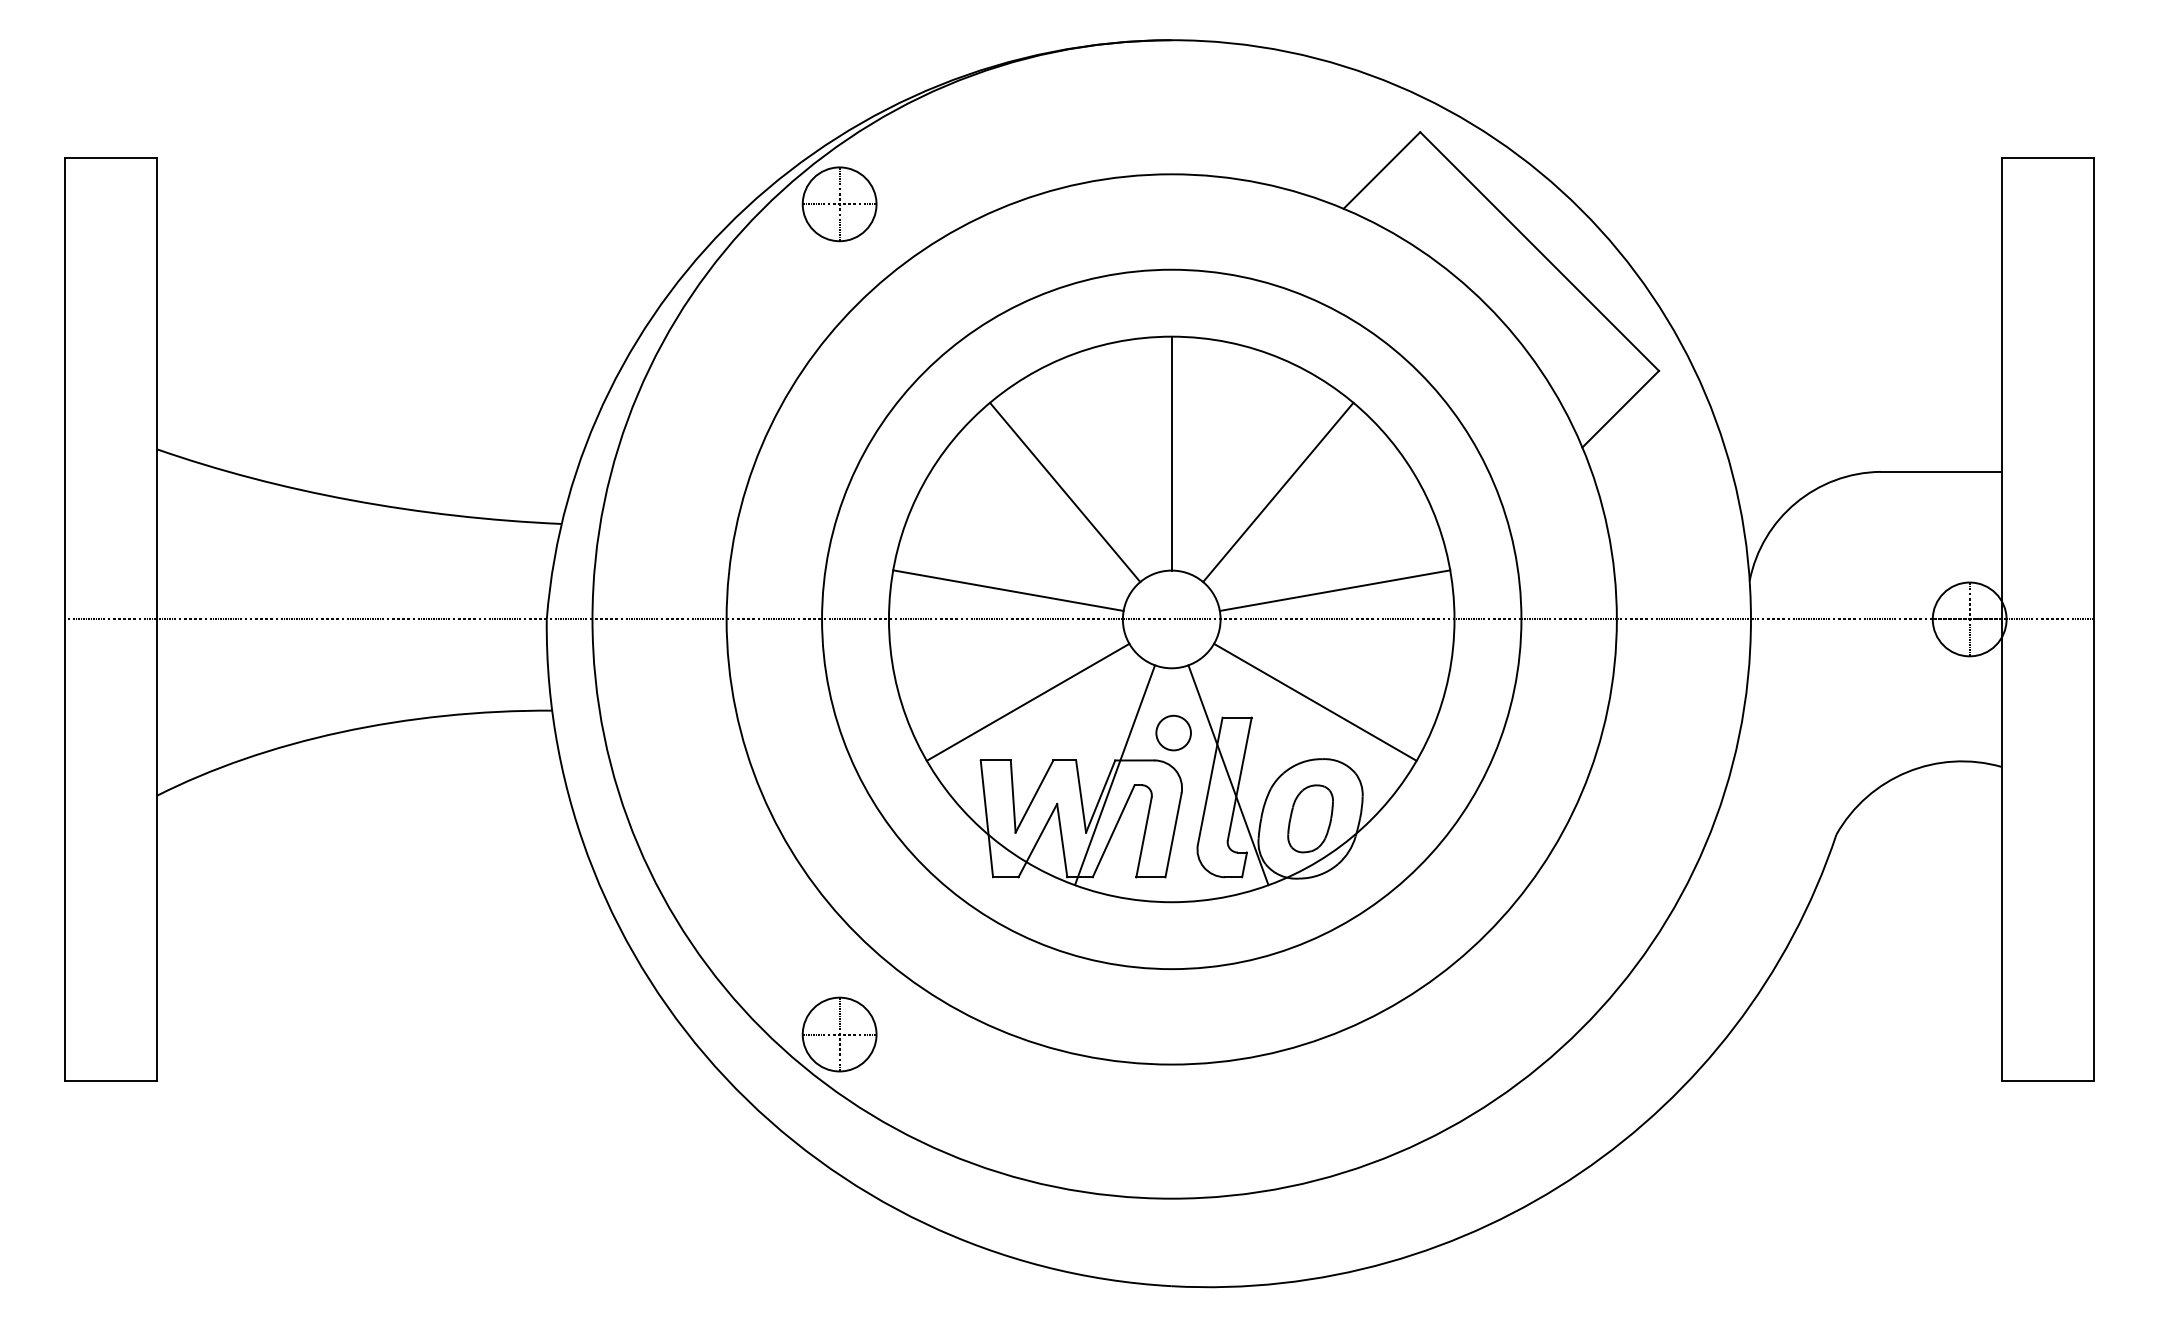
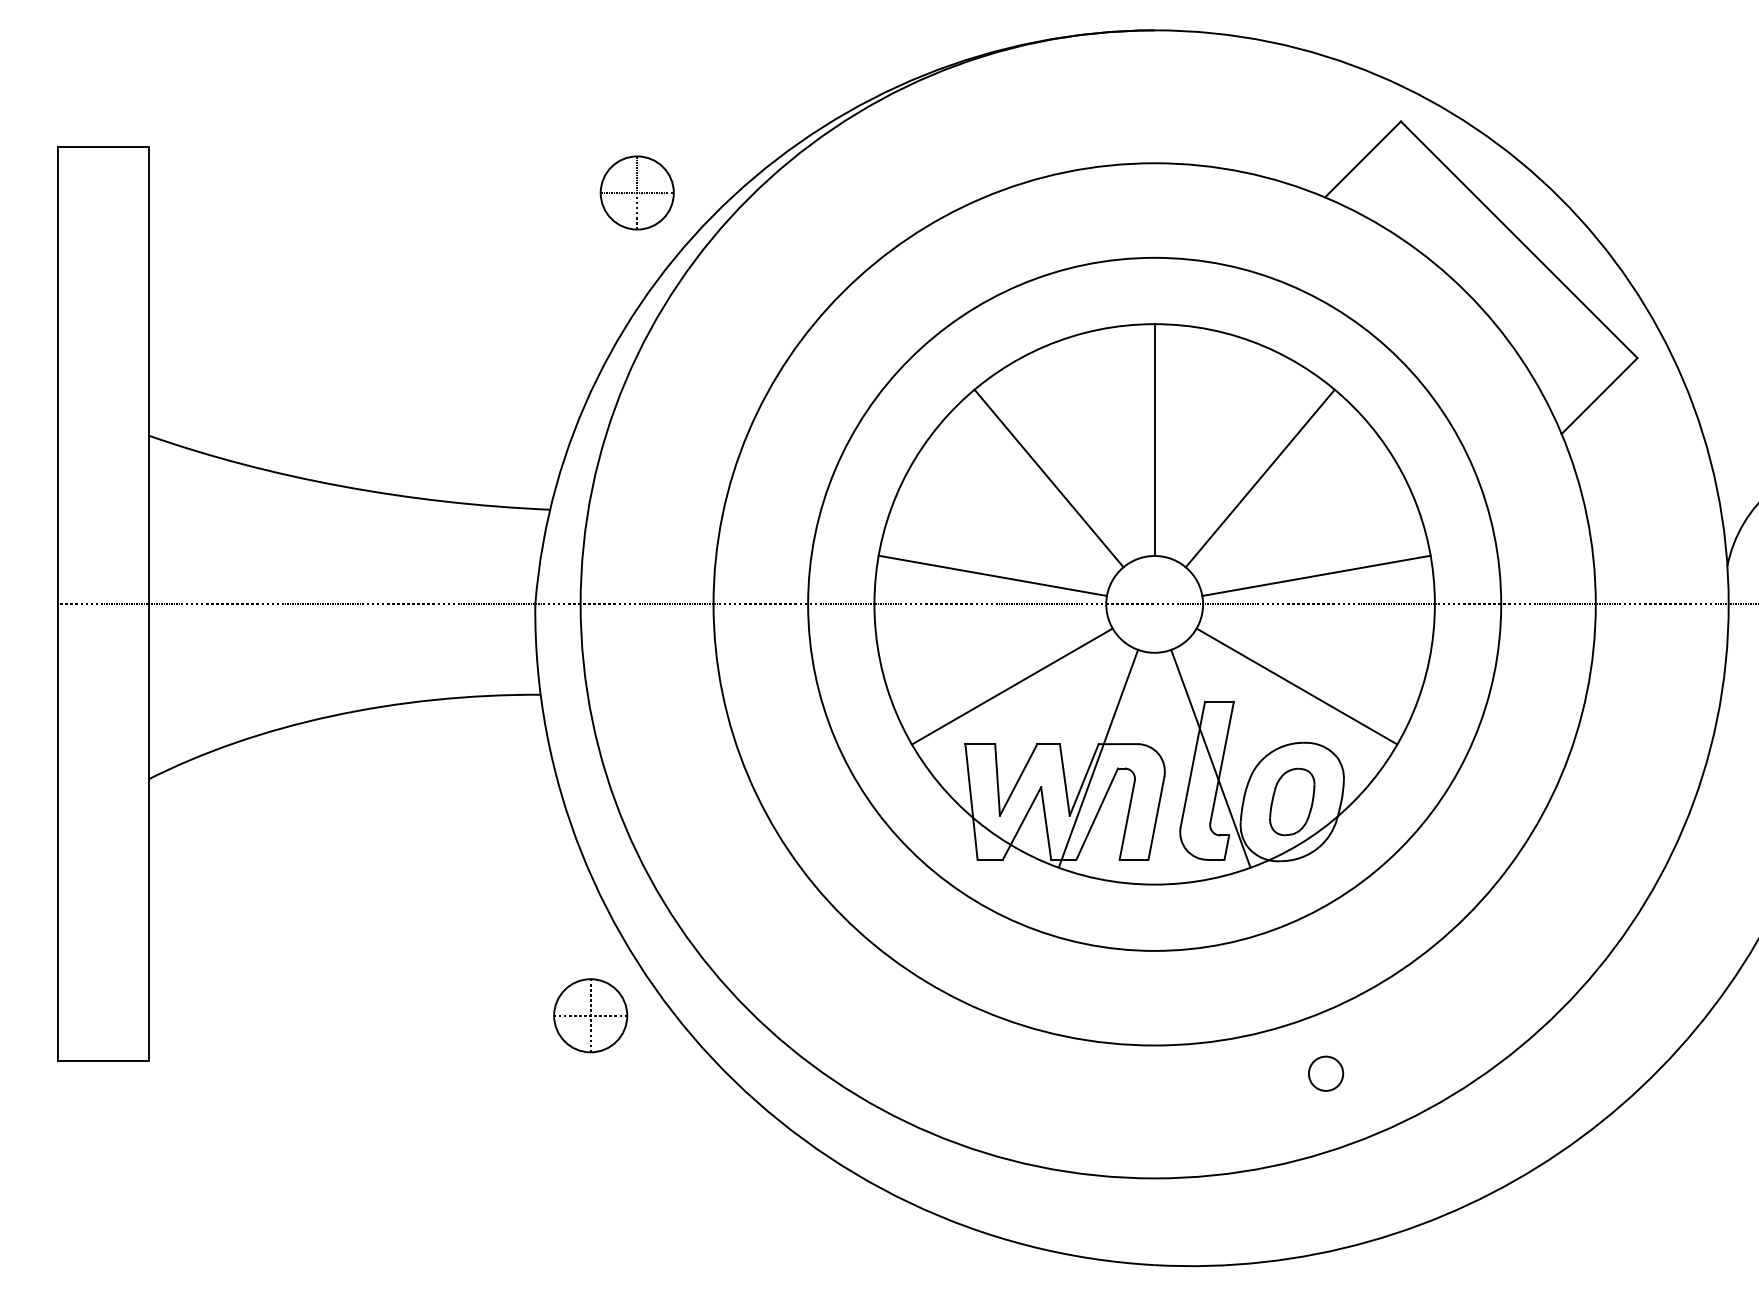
part: (839, 204) -> (637, 193), moved
circle: (1173, 732) -> (1325, 1073), moved
part: (839, 1034) -> (590, 1015), moved

